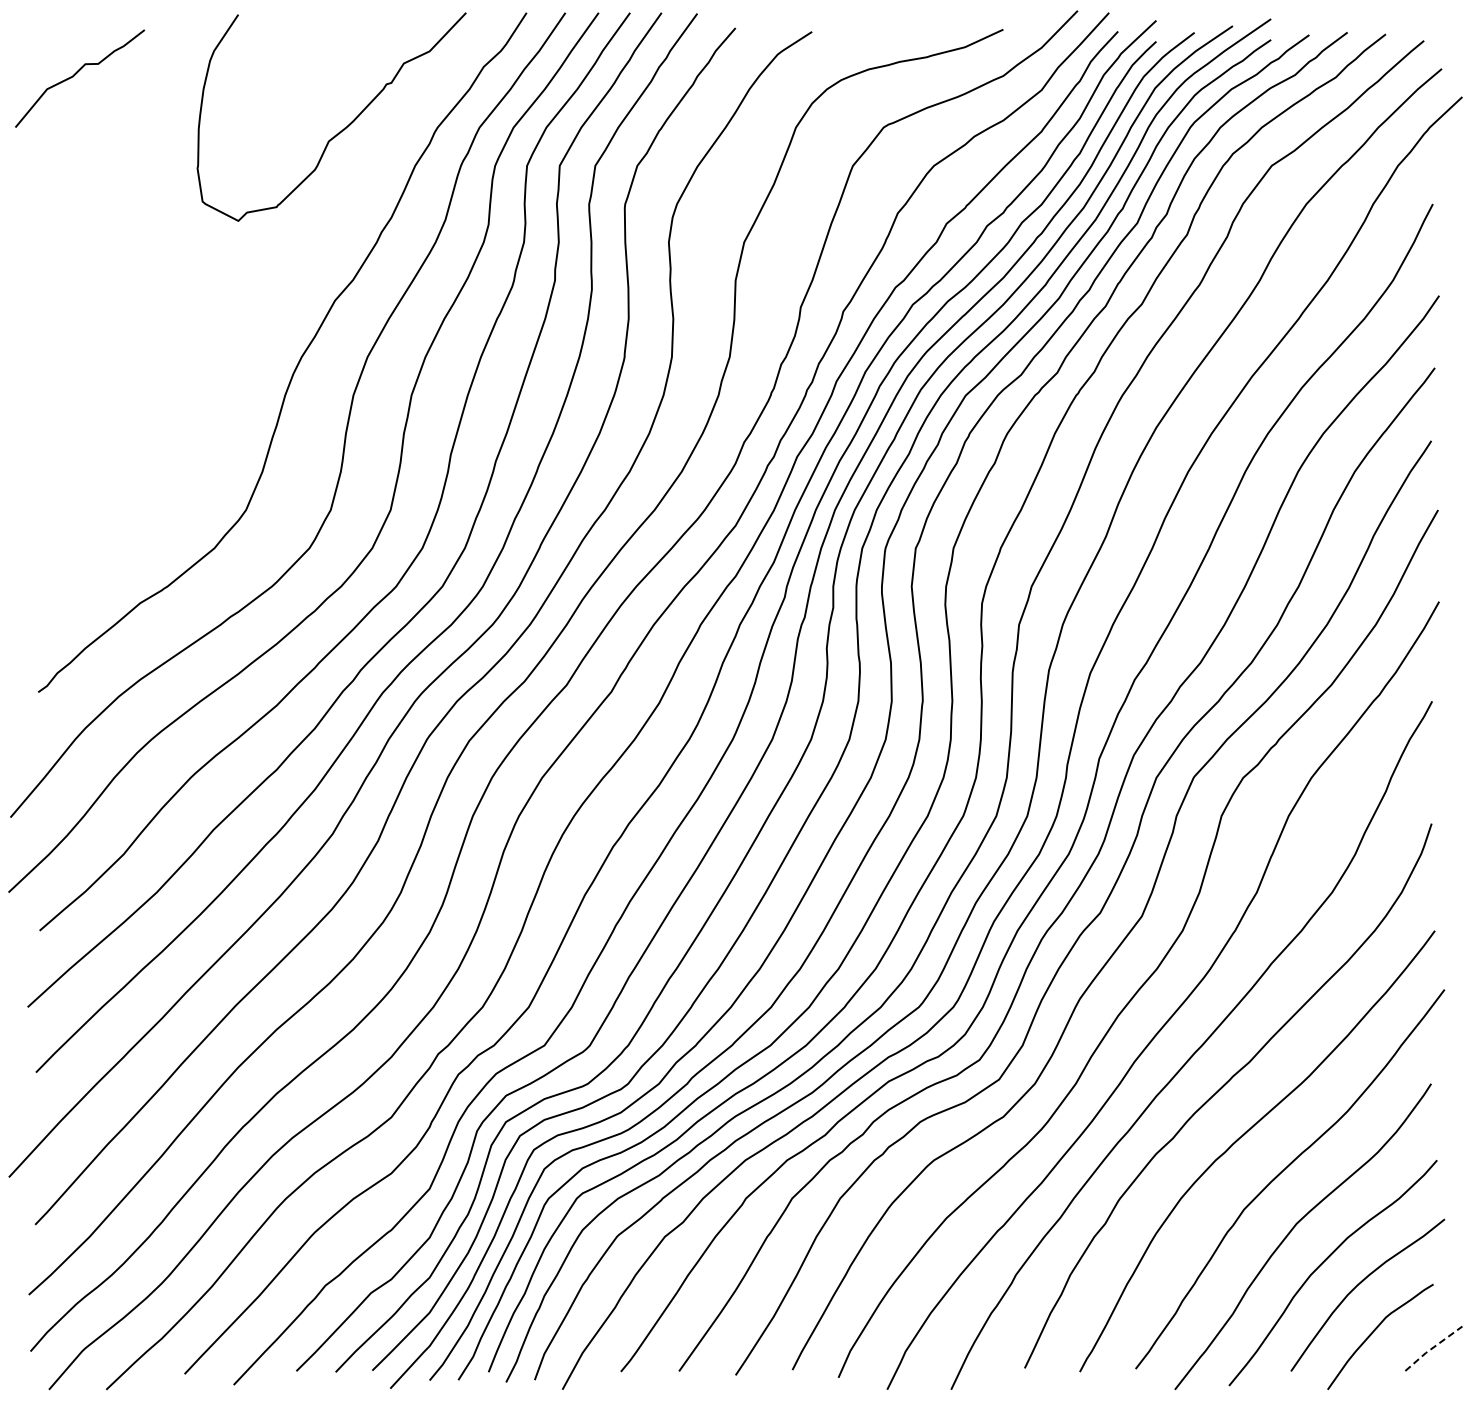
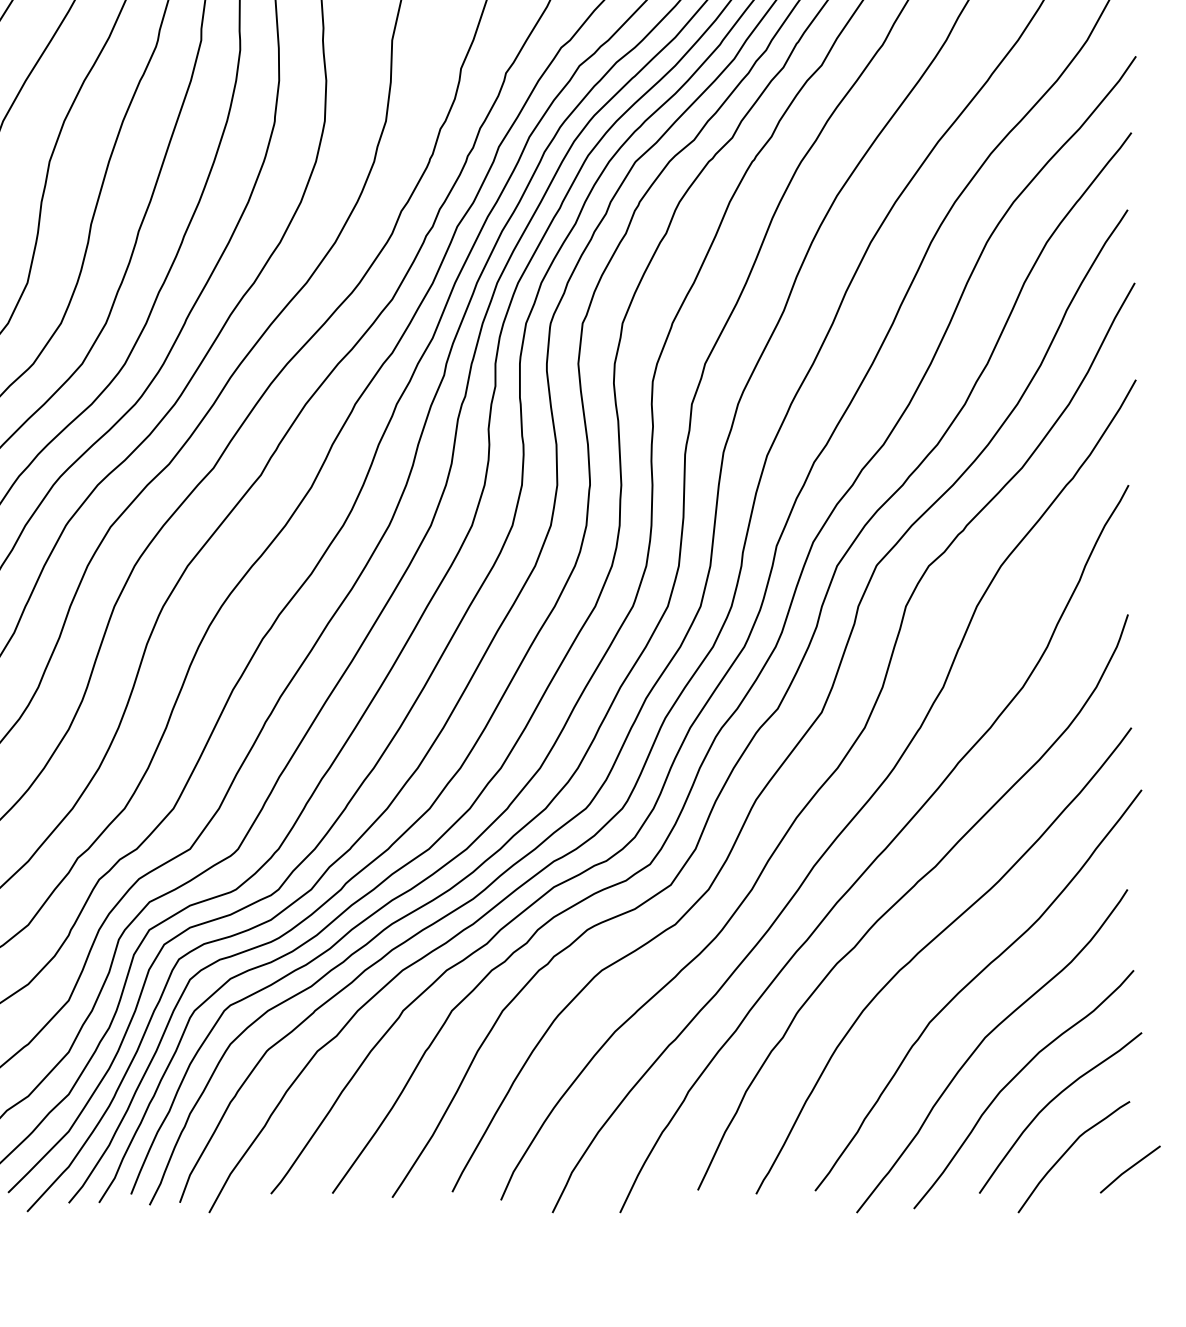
line: (1432, 1347) -> (1128, 1168), dashed -> solid

